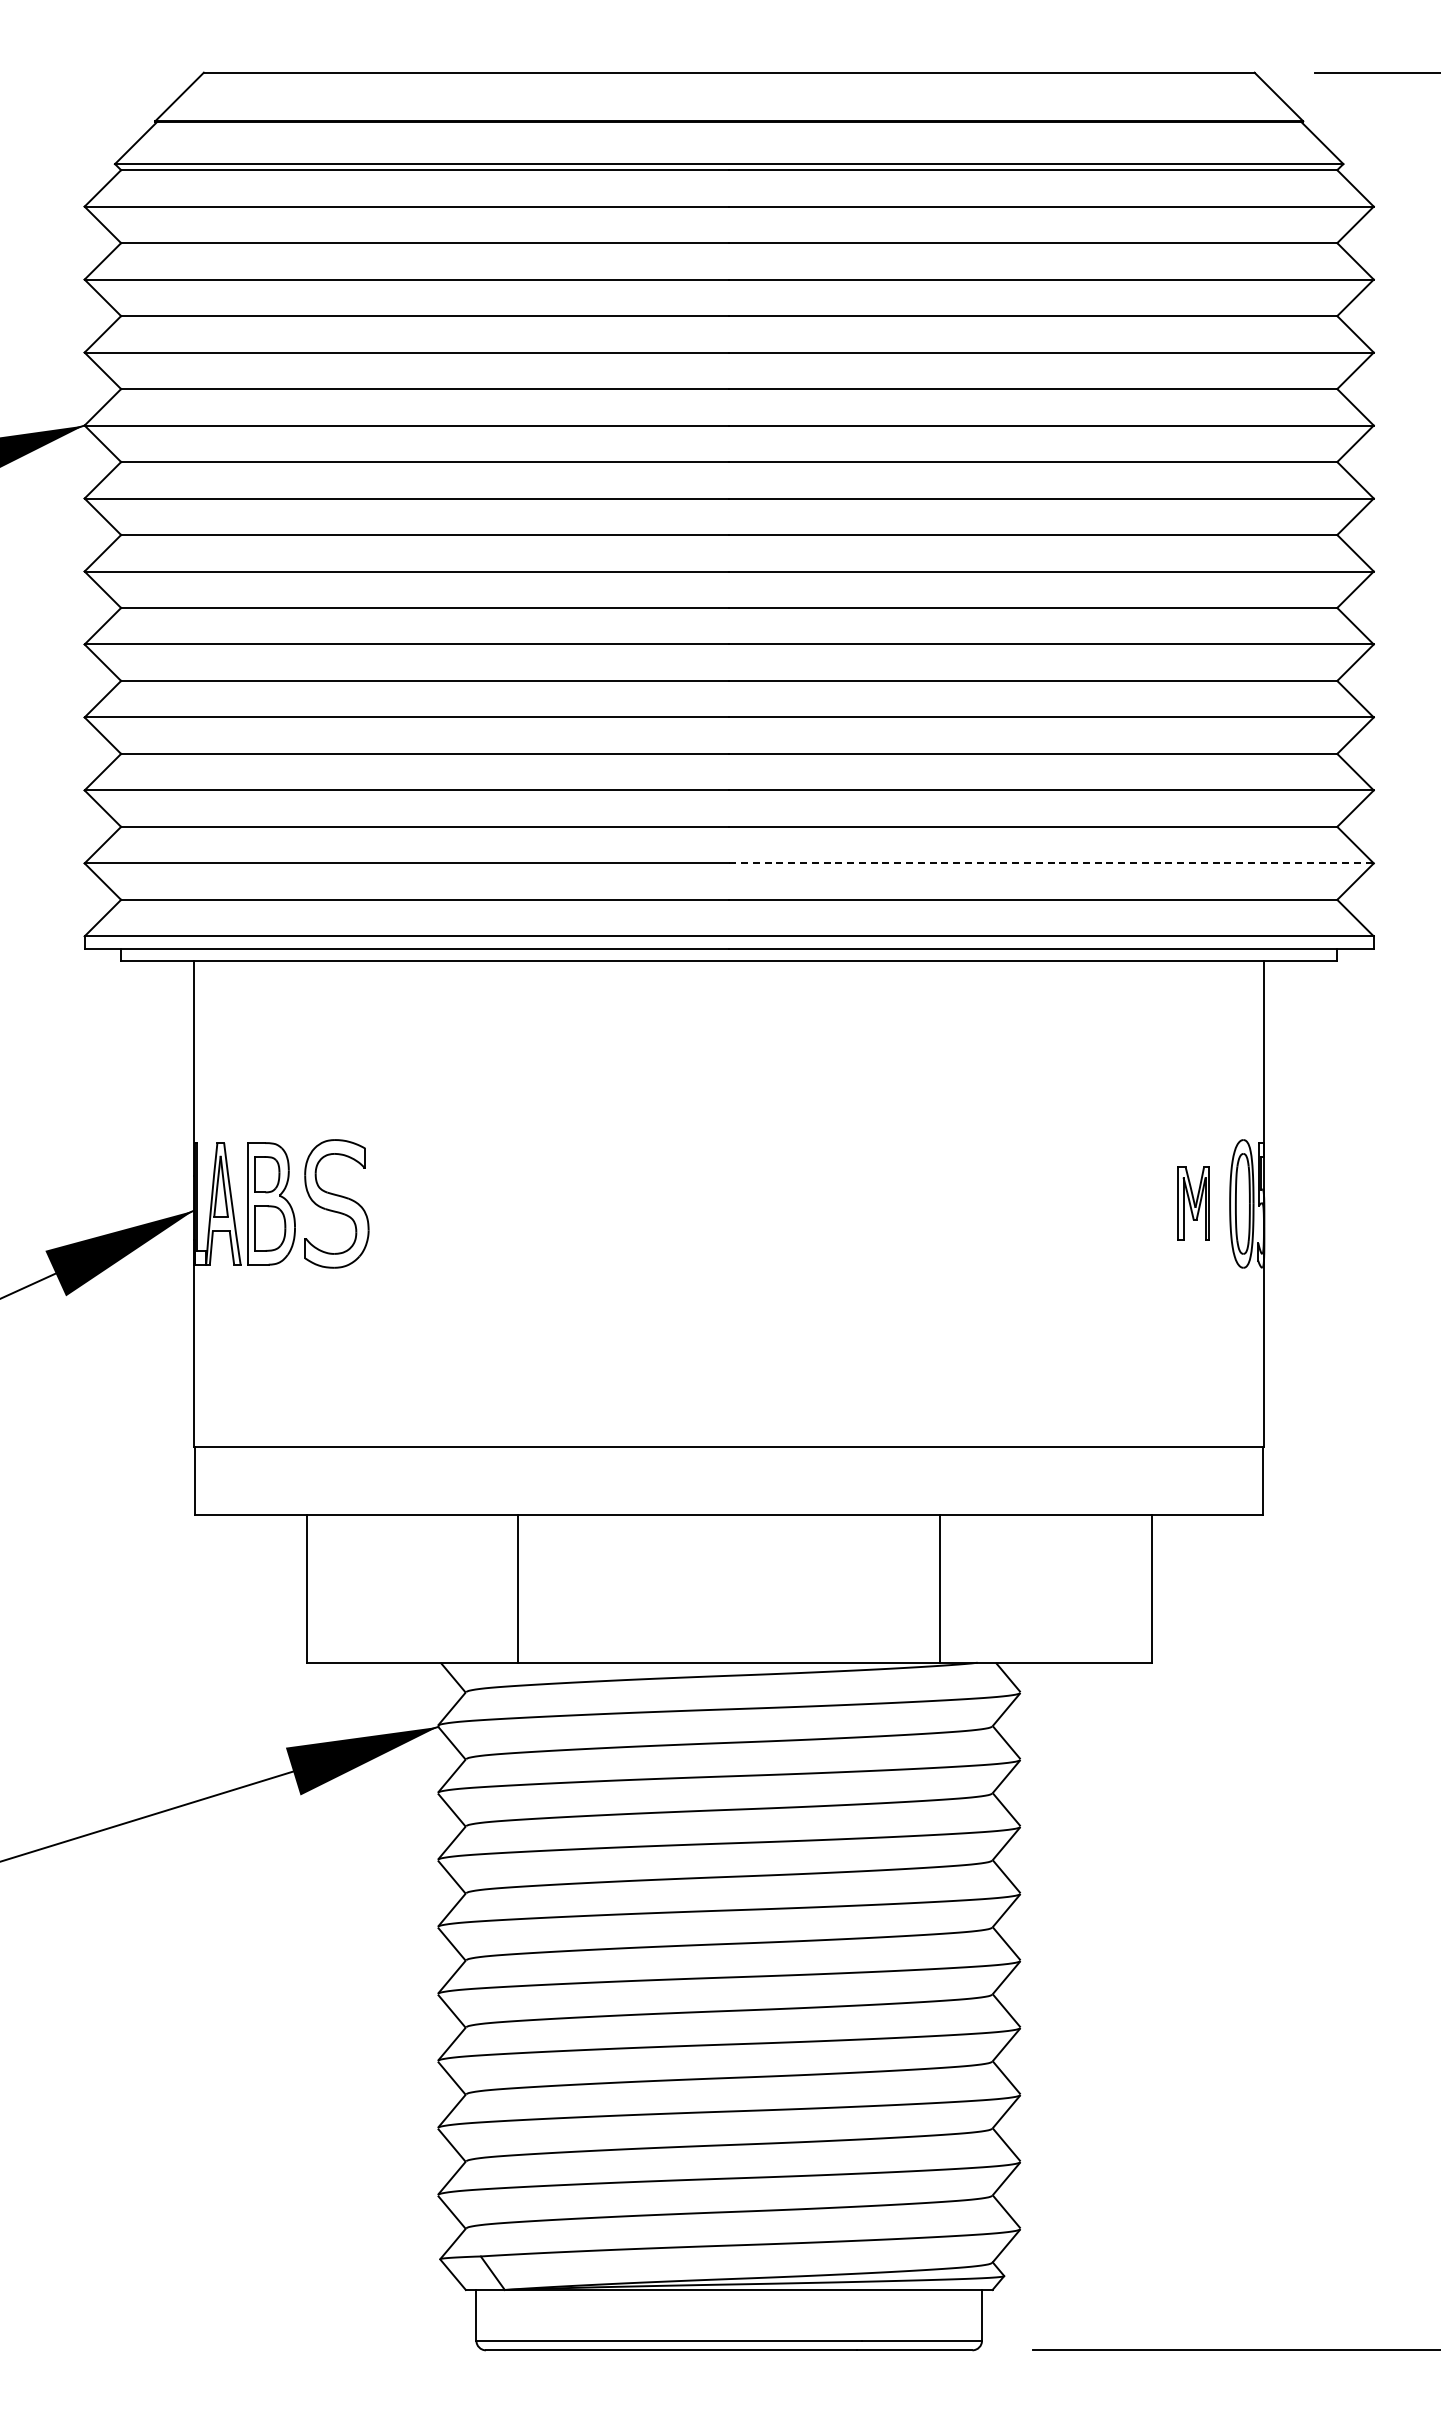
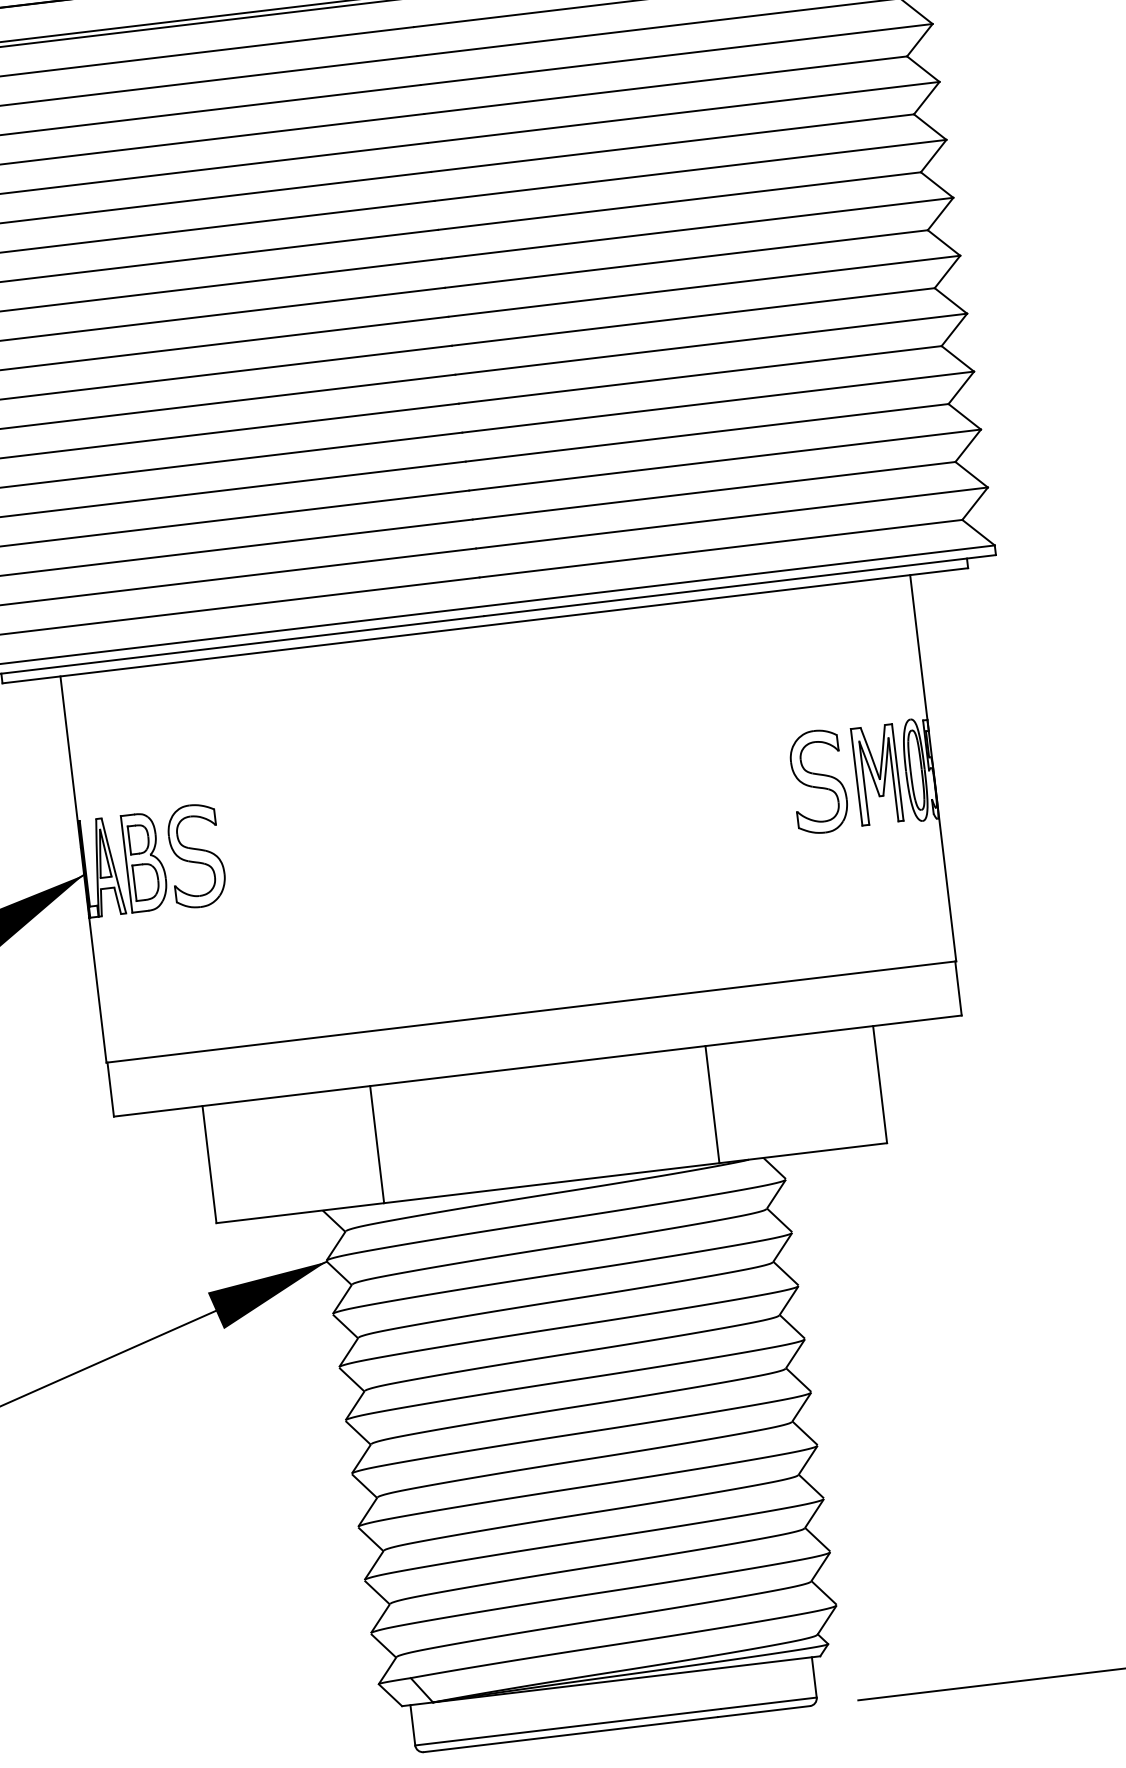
line: (1052, 863) -> (732, 518), dashed -> solid
part: (1120, 1203) -> (818, 781), added
part: (1193, 1203) -> (876, 774), size x1.67

